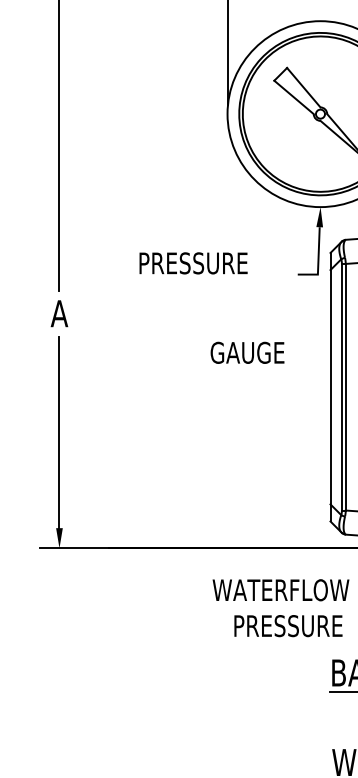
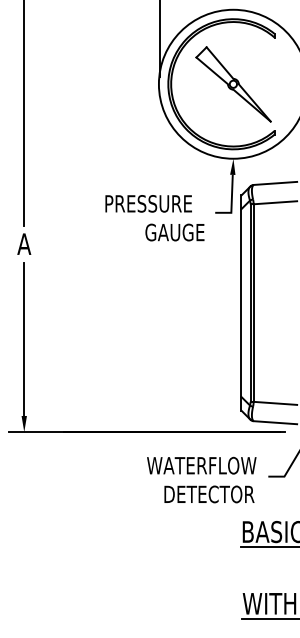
text: (193, 262) -> (148, 203), moved
text: (246, 352) -> (174, 232), moved
text: (291, 626) -> (210, 494), PRESSURE -> DETECTOR

